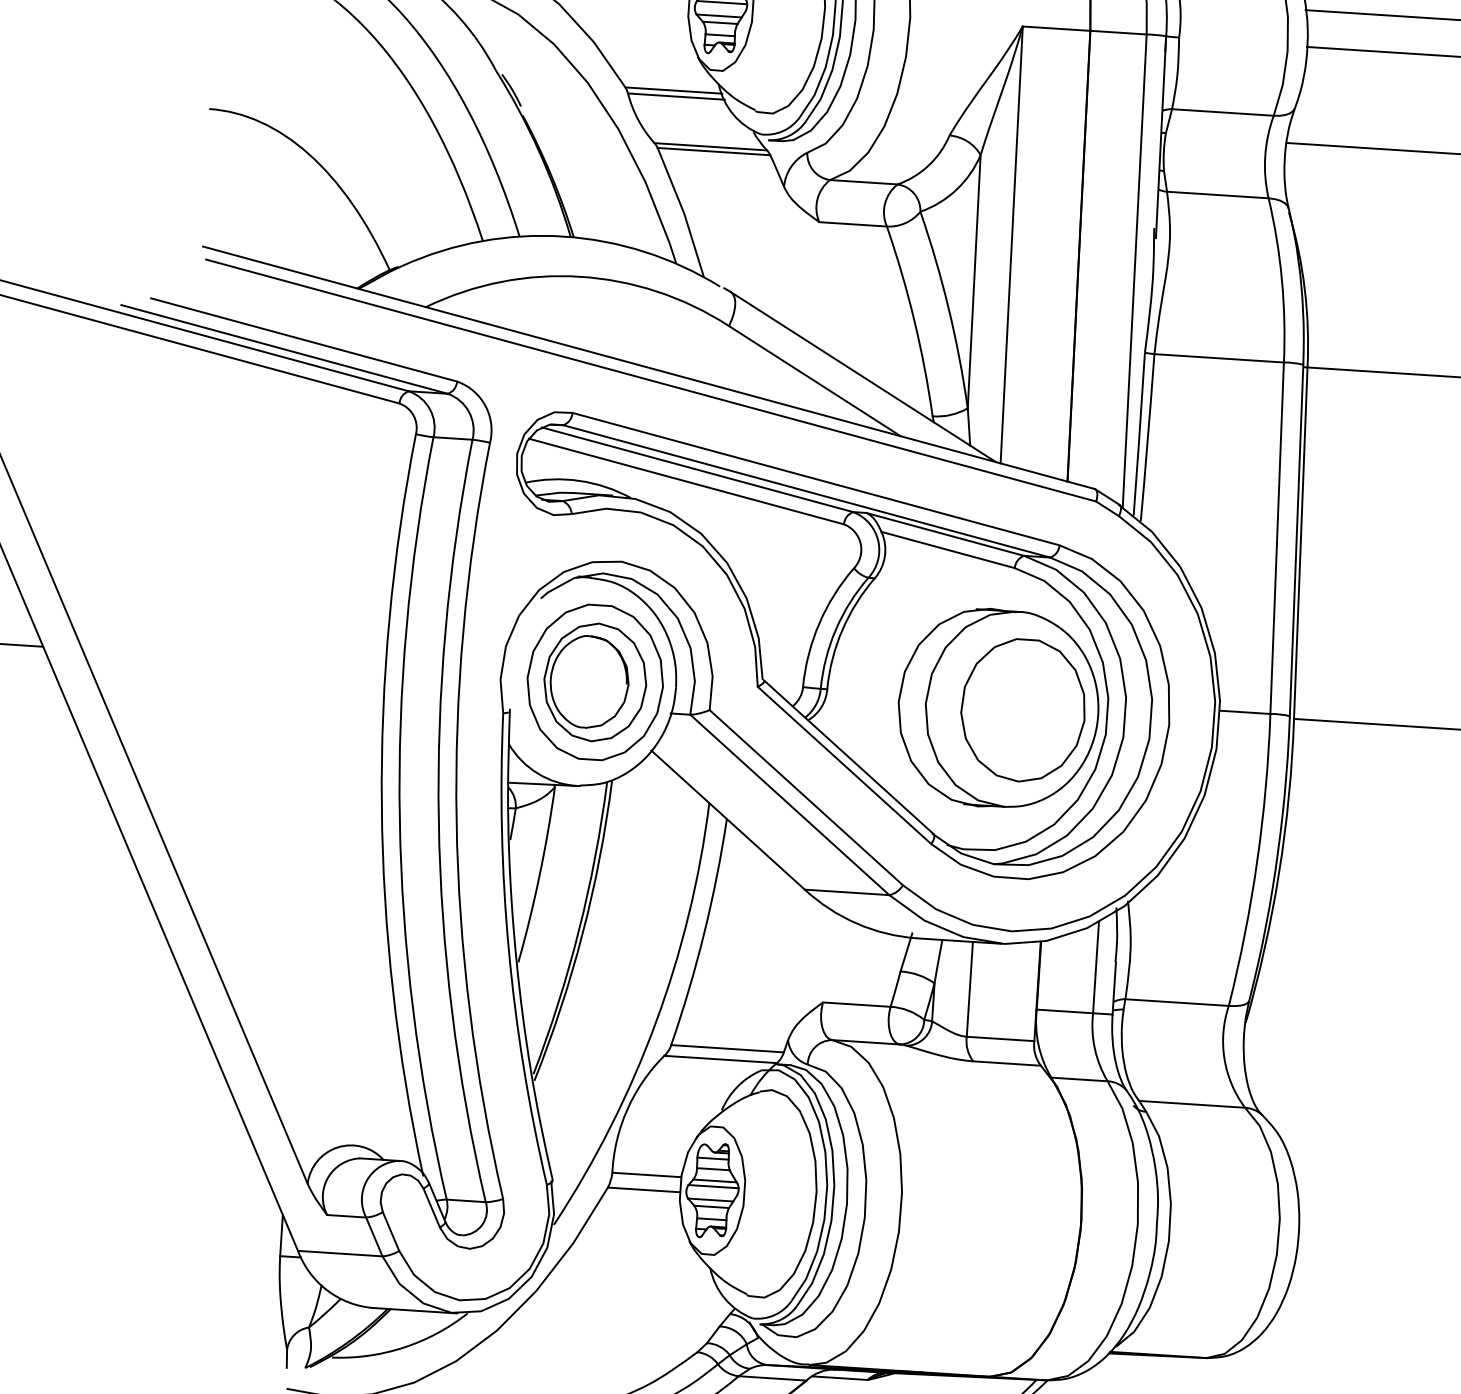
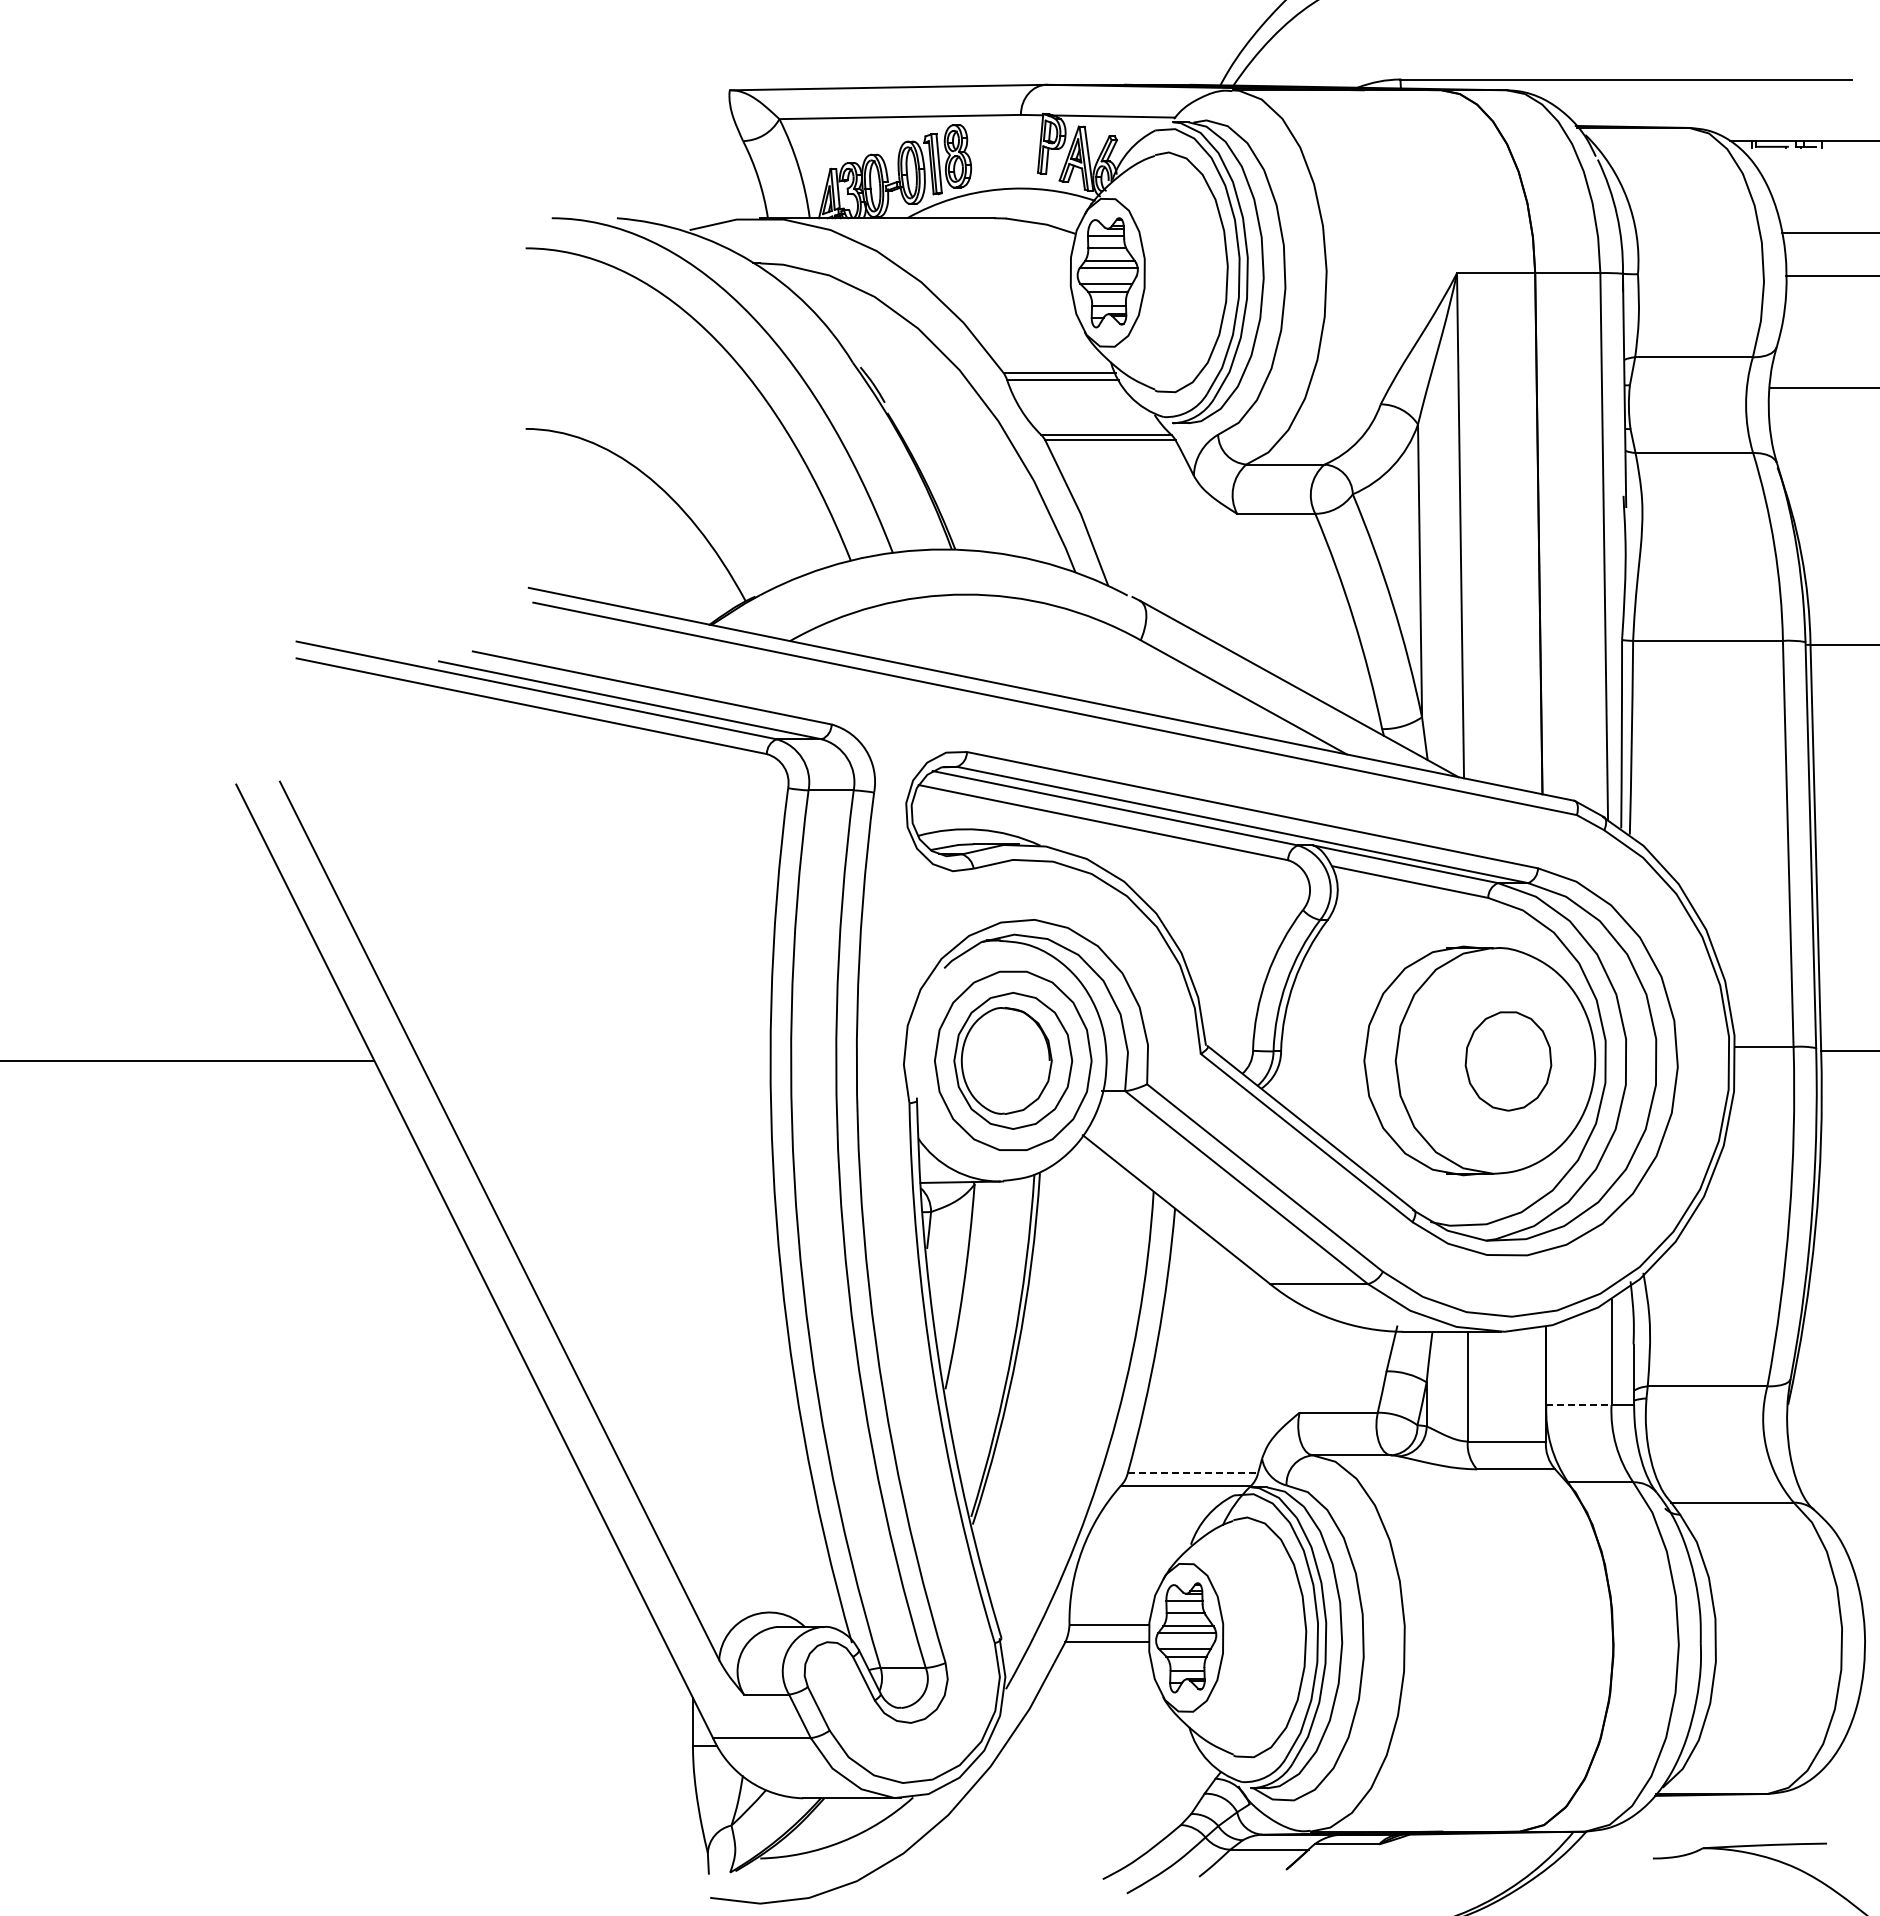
part: (1023, 710) -> (1508, 1061), size x0.6
line: (1064, 1011) -> (1578, 1405), solid -> dashed
line: (727, 1049) -> (1193, 1473), solid -> dashed

